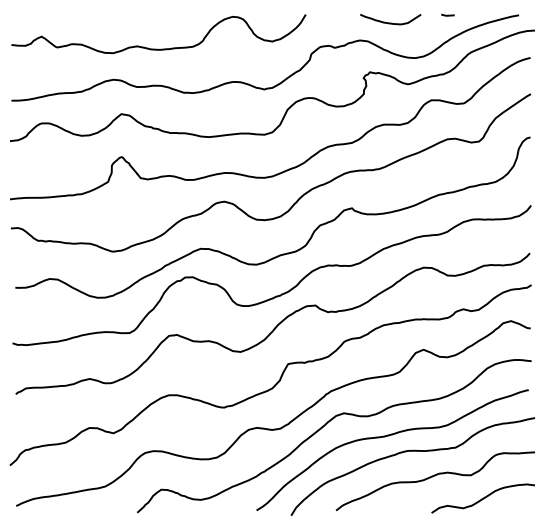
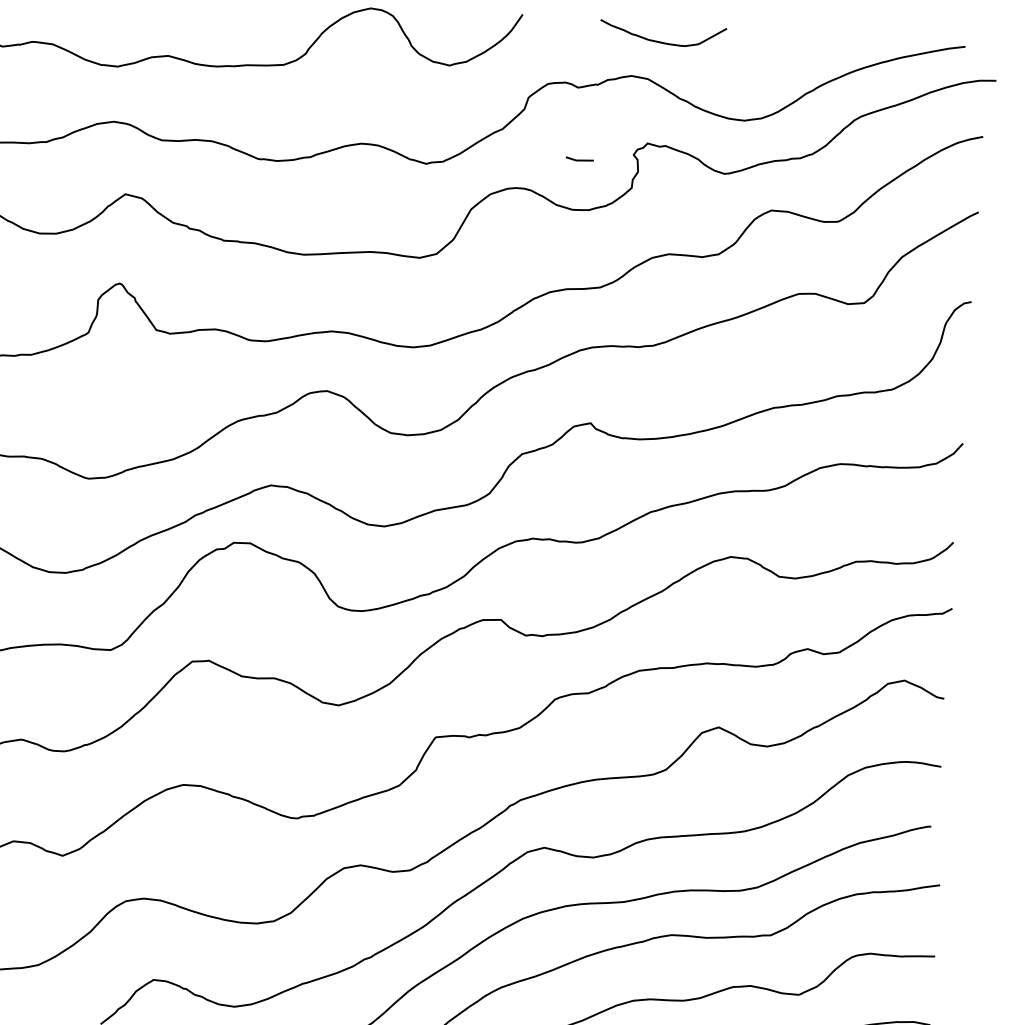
line: (447, 14) -> (578, 157), moved
curve: (390, 22) -> (662, 40), moved

